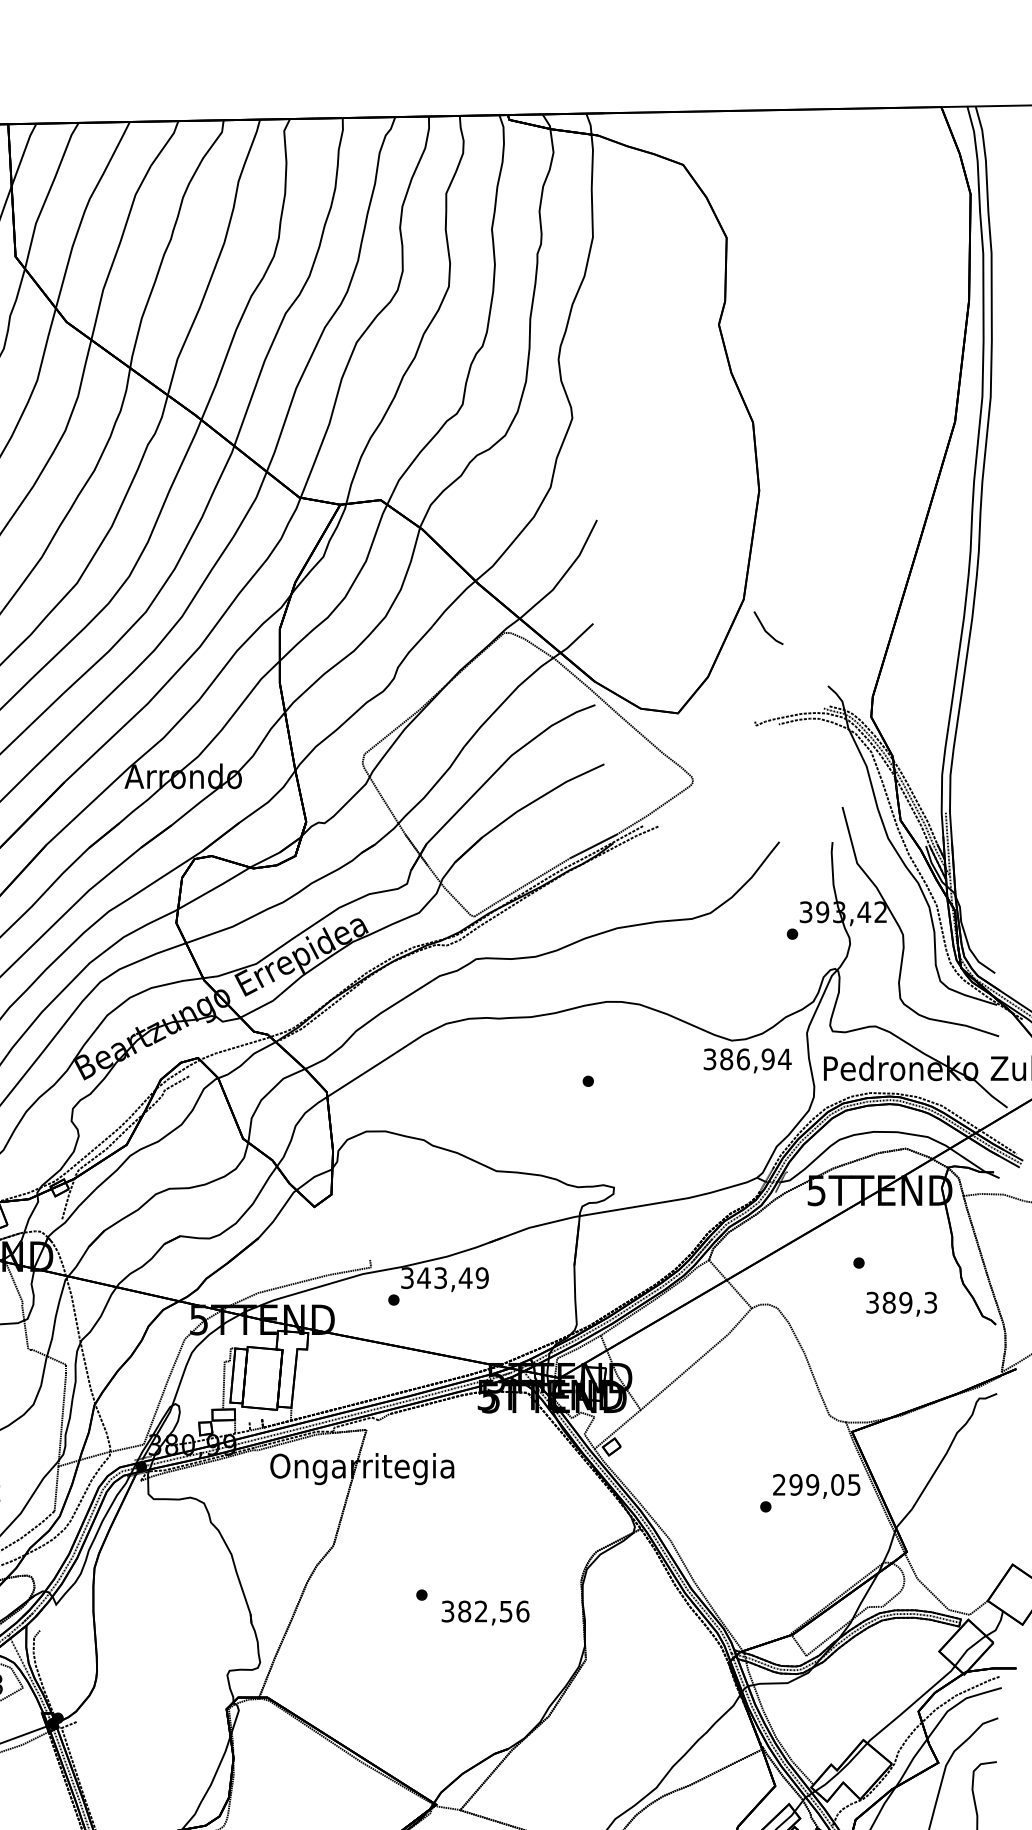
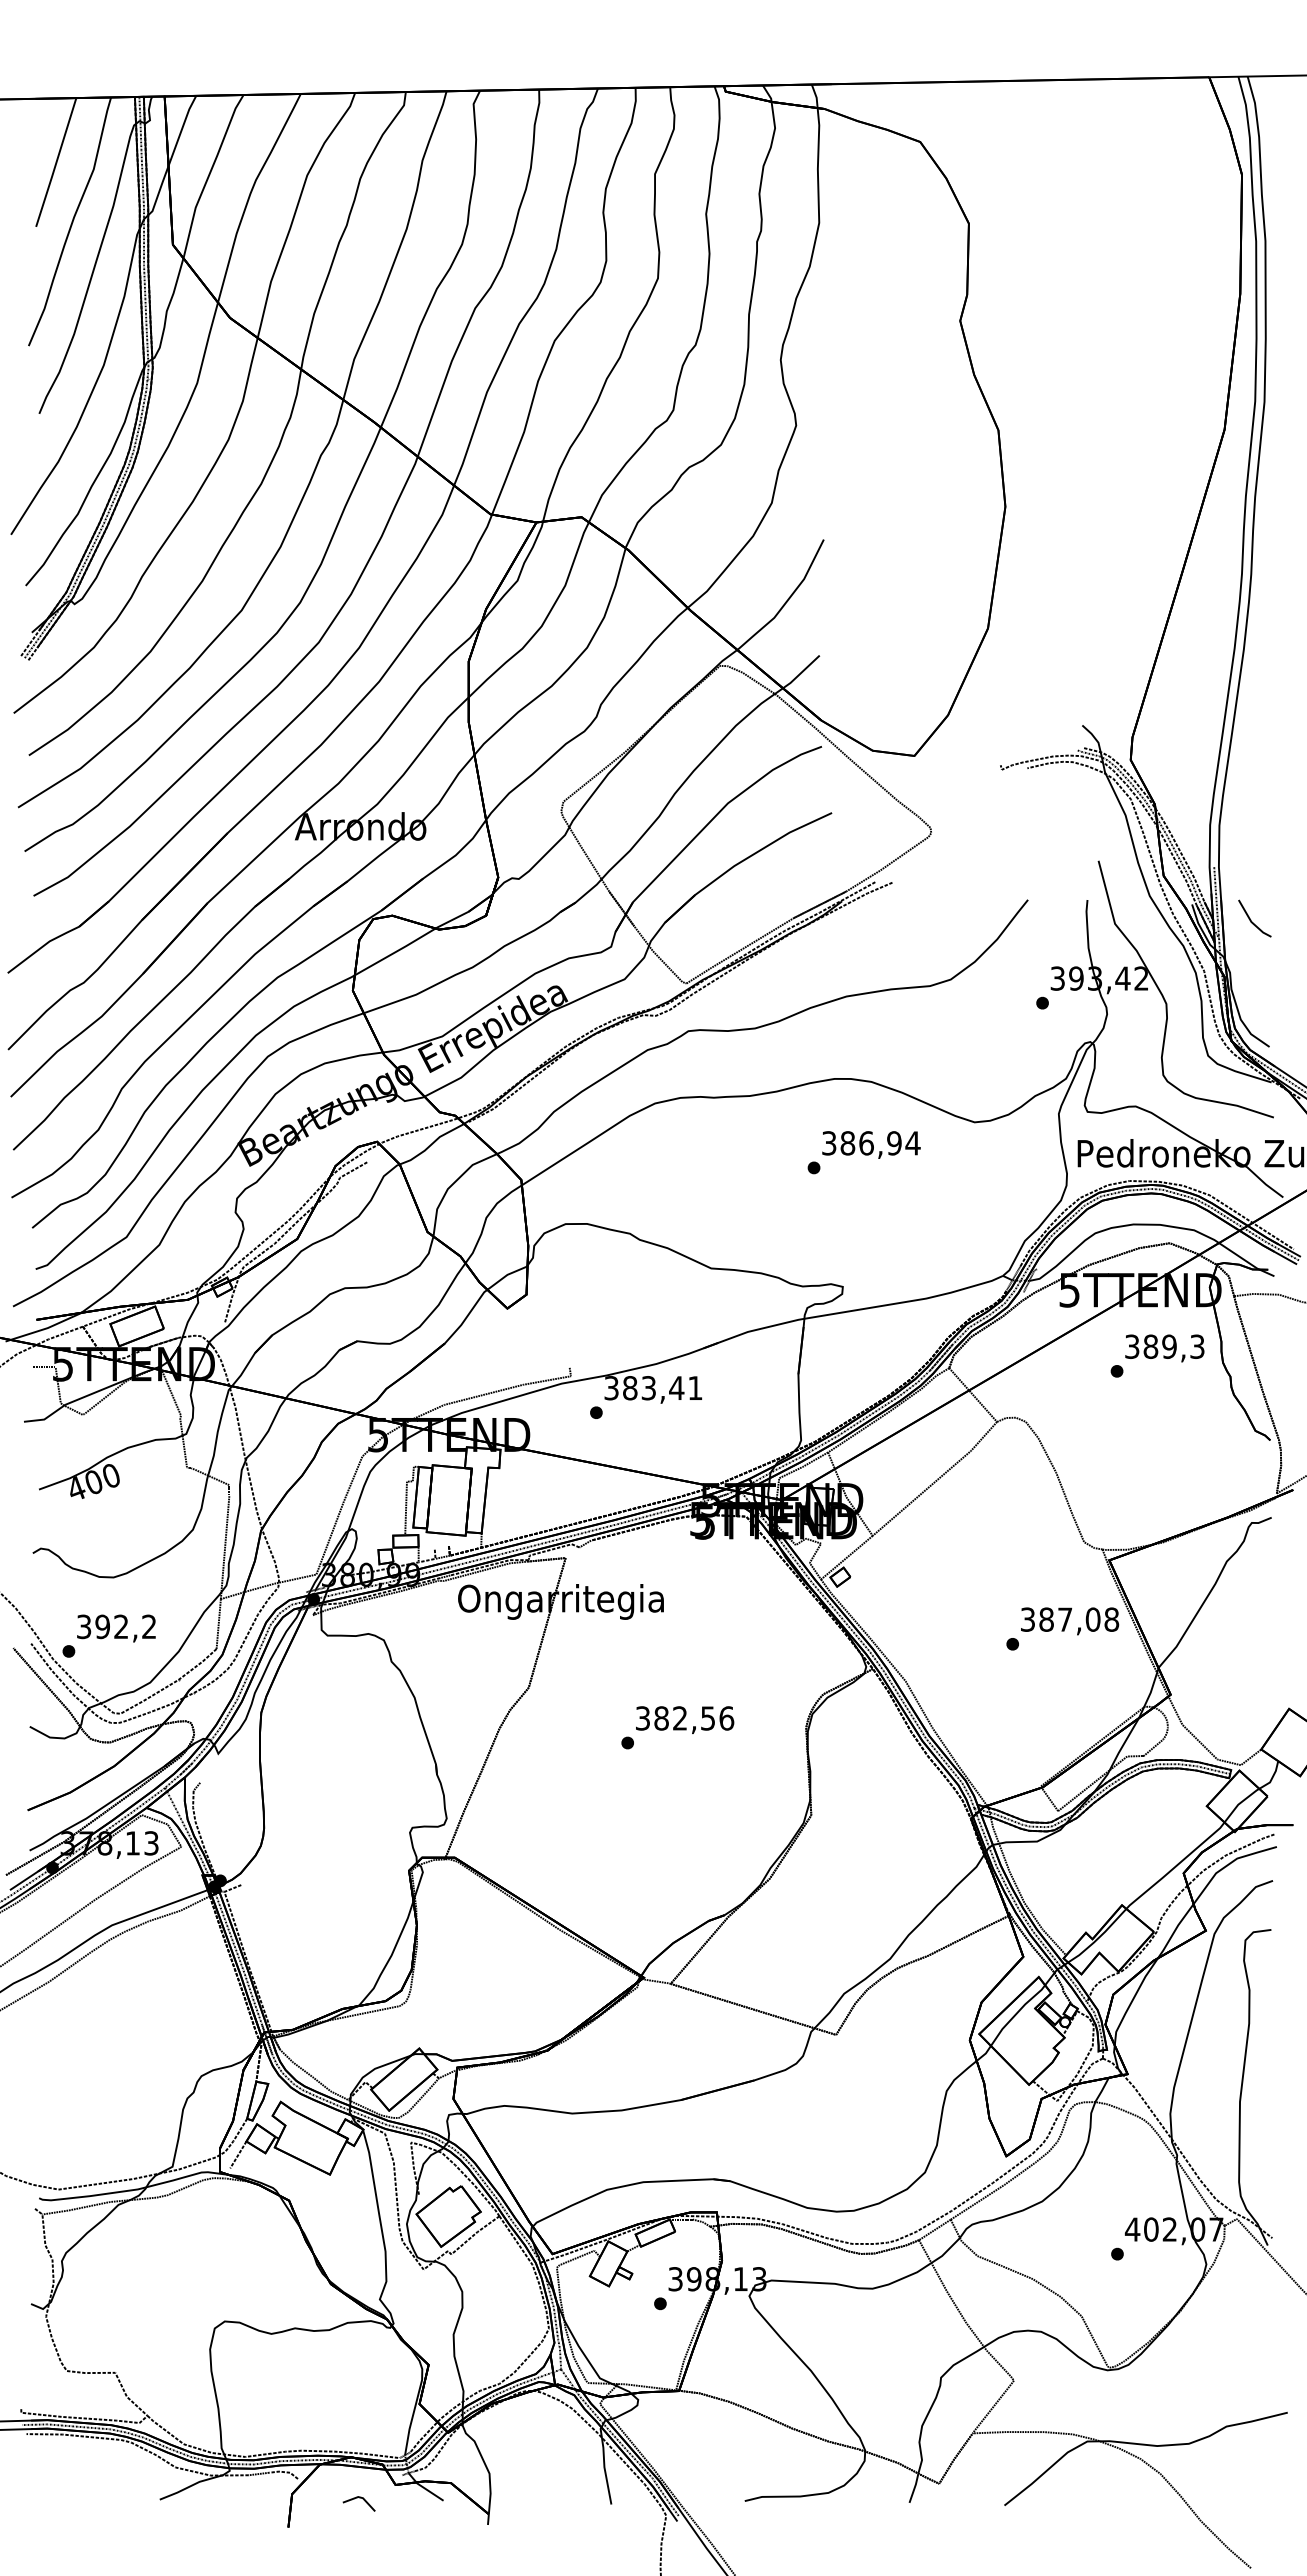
line: (765, 628) -> (1251, 919), moved
text: (747, 1060) -> (871, 1144), moved
text: (452, 1278) -> (662, 1388), 343,49 -> 383,41
text: (901, 1304) -> (1164, 1348), moved
text: (817, 1484) -> (1070, 1619), 299,05 -> 387,08
text: (486, 1612) -> (685, 1719), moved

